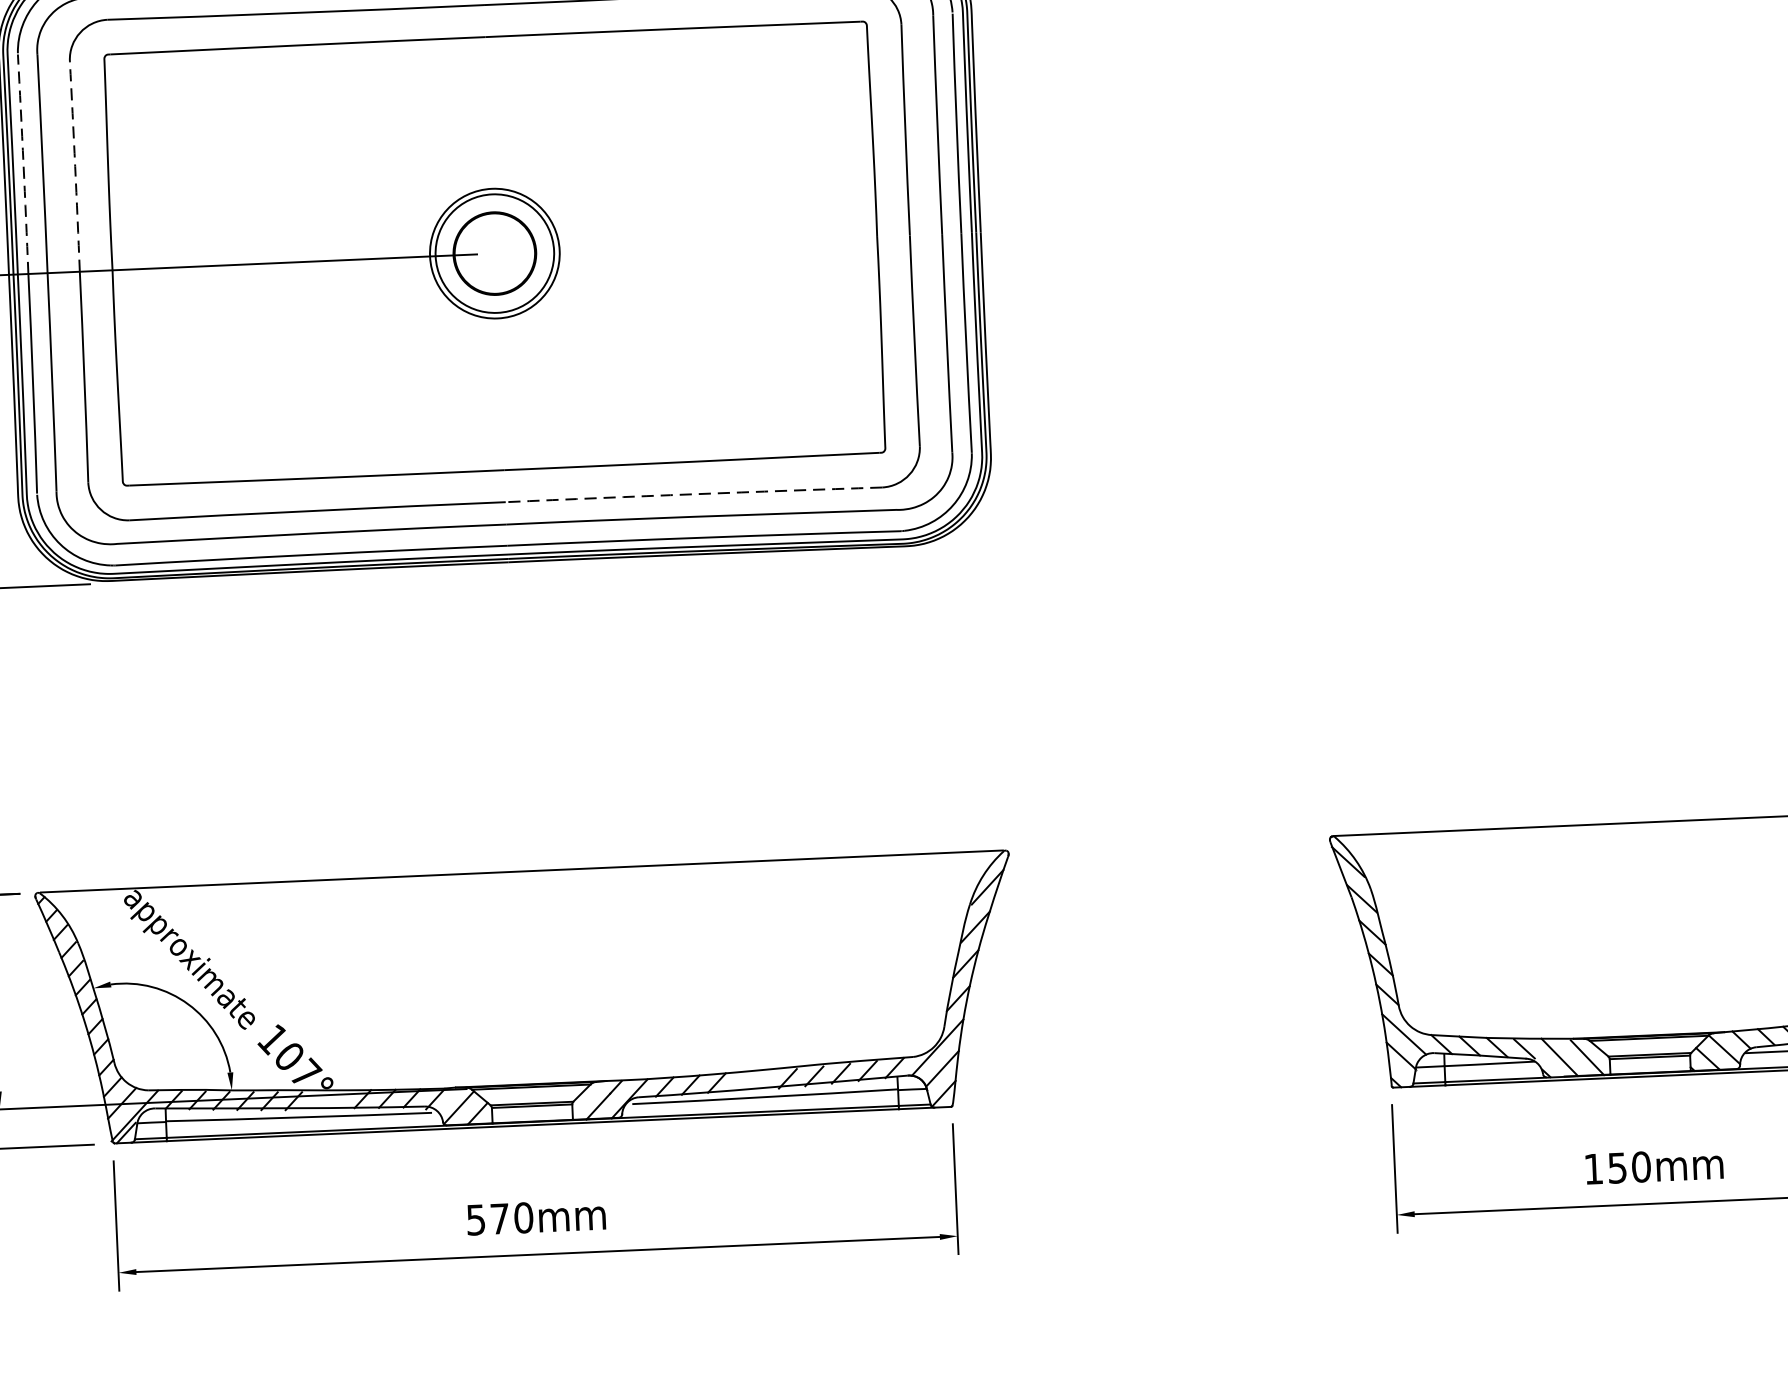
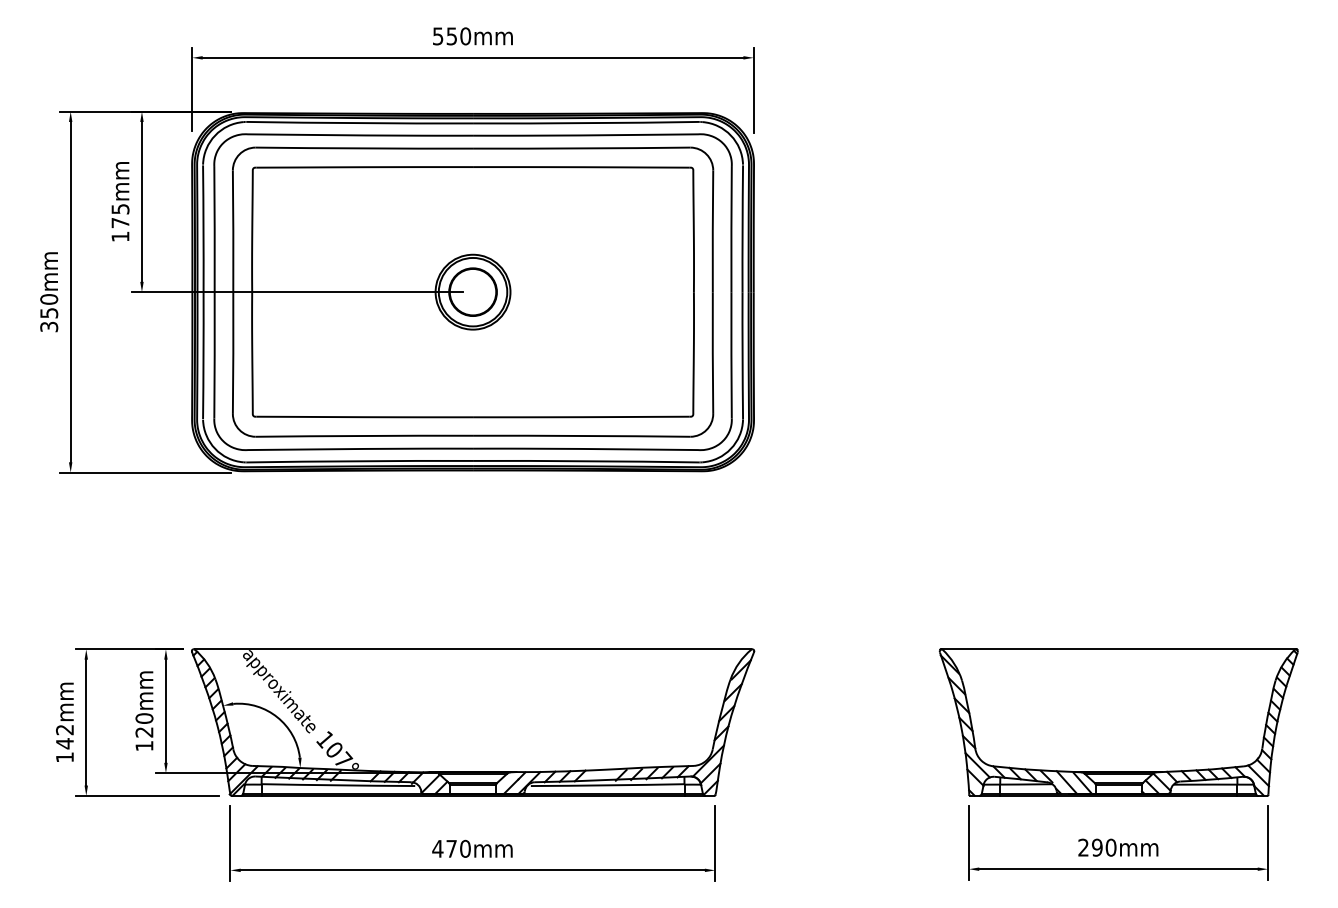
arc: (23, 163) -> (203, 228), dashed -> solid
arc: (75, 166) -> (233, 231), dashed -> solid
arc: (693, 493) -> (581, 435), dashed -> solid
text: (1605, 1168) -> (1090, 847), 150mm -> 290mm
text: (475, 1219) -> (437, 848), 570mm -> 470mm

